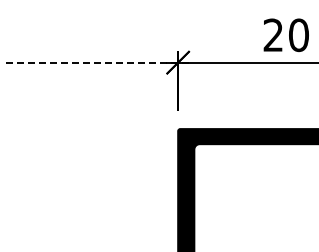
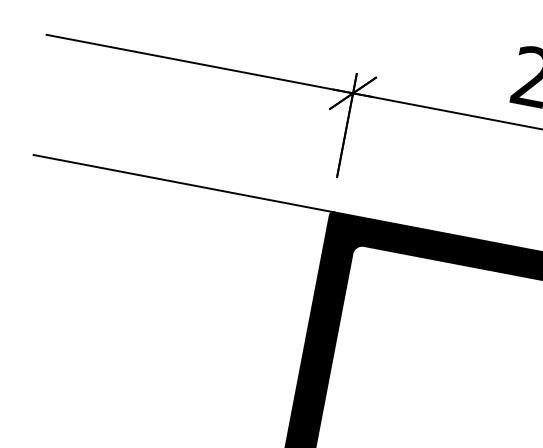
line: (98, 62) -> (211, 65), dashed -> solid
line: (95, 129) -> (183, 184), added

